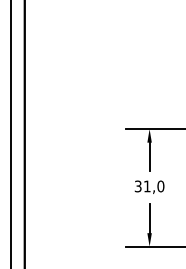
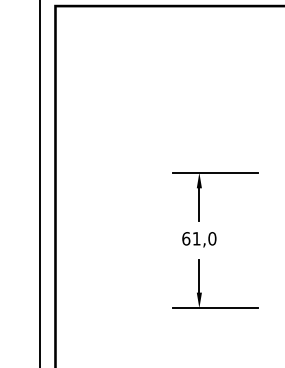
text: (138, 186) -> (186, 238), 31,0 -> 61,0

